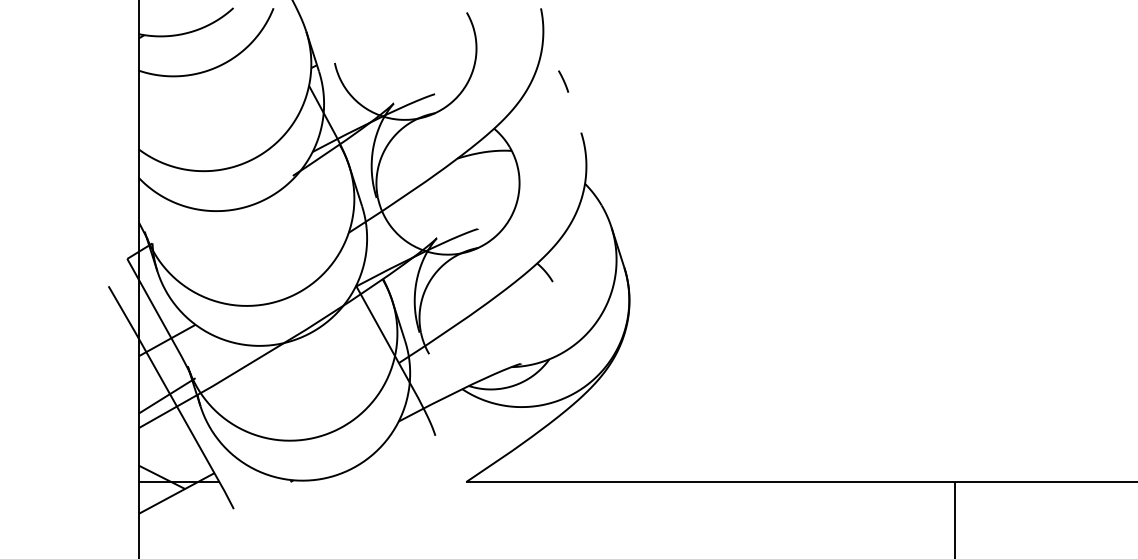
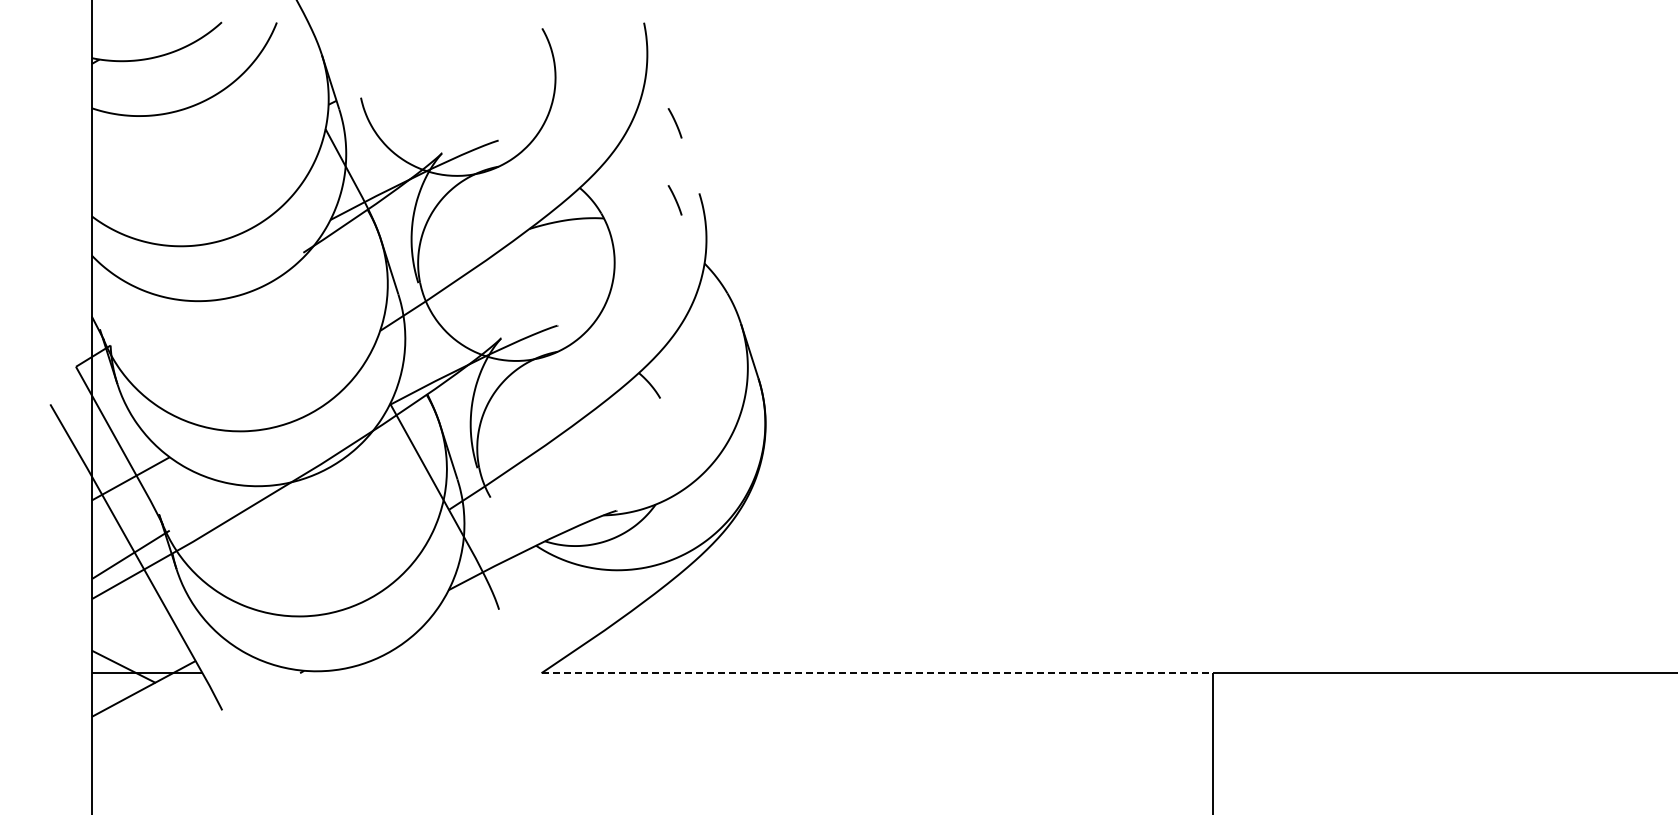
line: (563, 137) -> (674, 199), added
line: (710, 482) -> (877, 673), solid -> dashed

